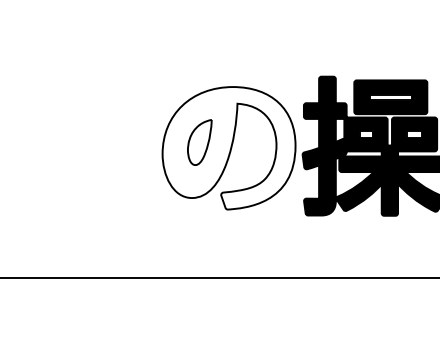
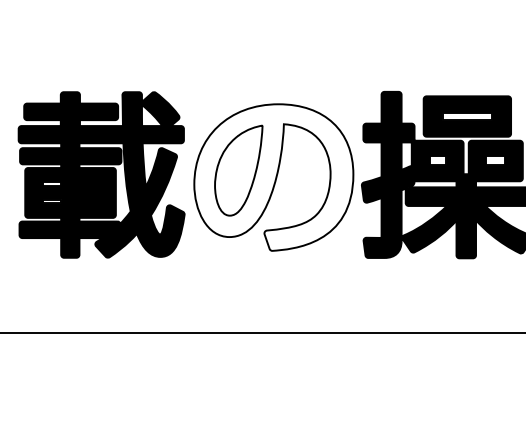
part: (199, 142) -> (238, 170), size x1.67
part: (84, 146) -> (100, 175), added

